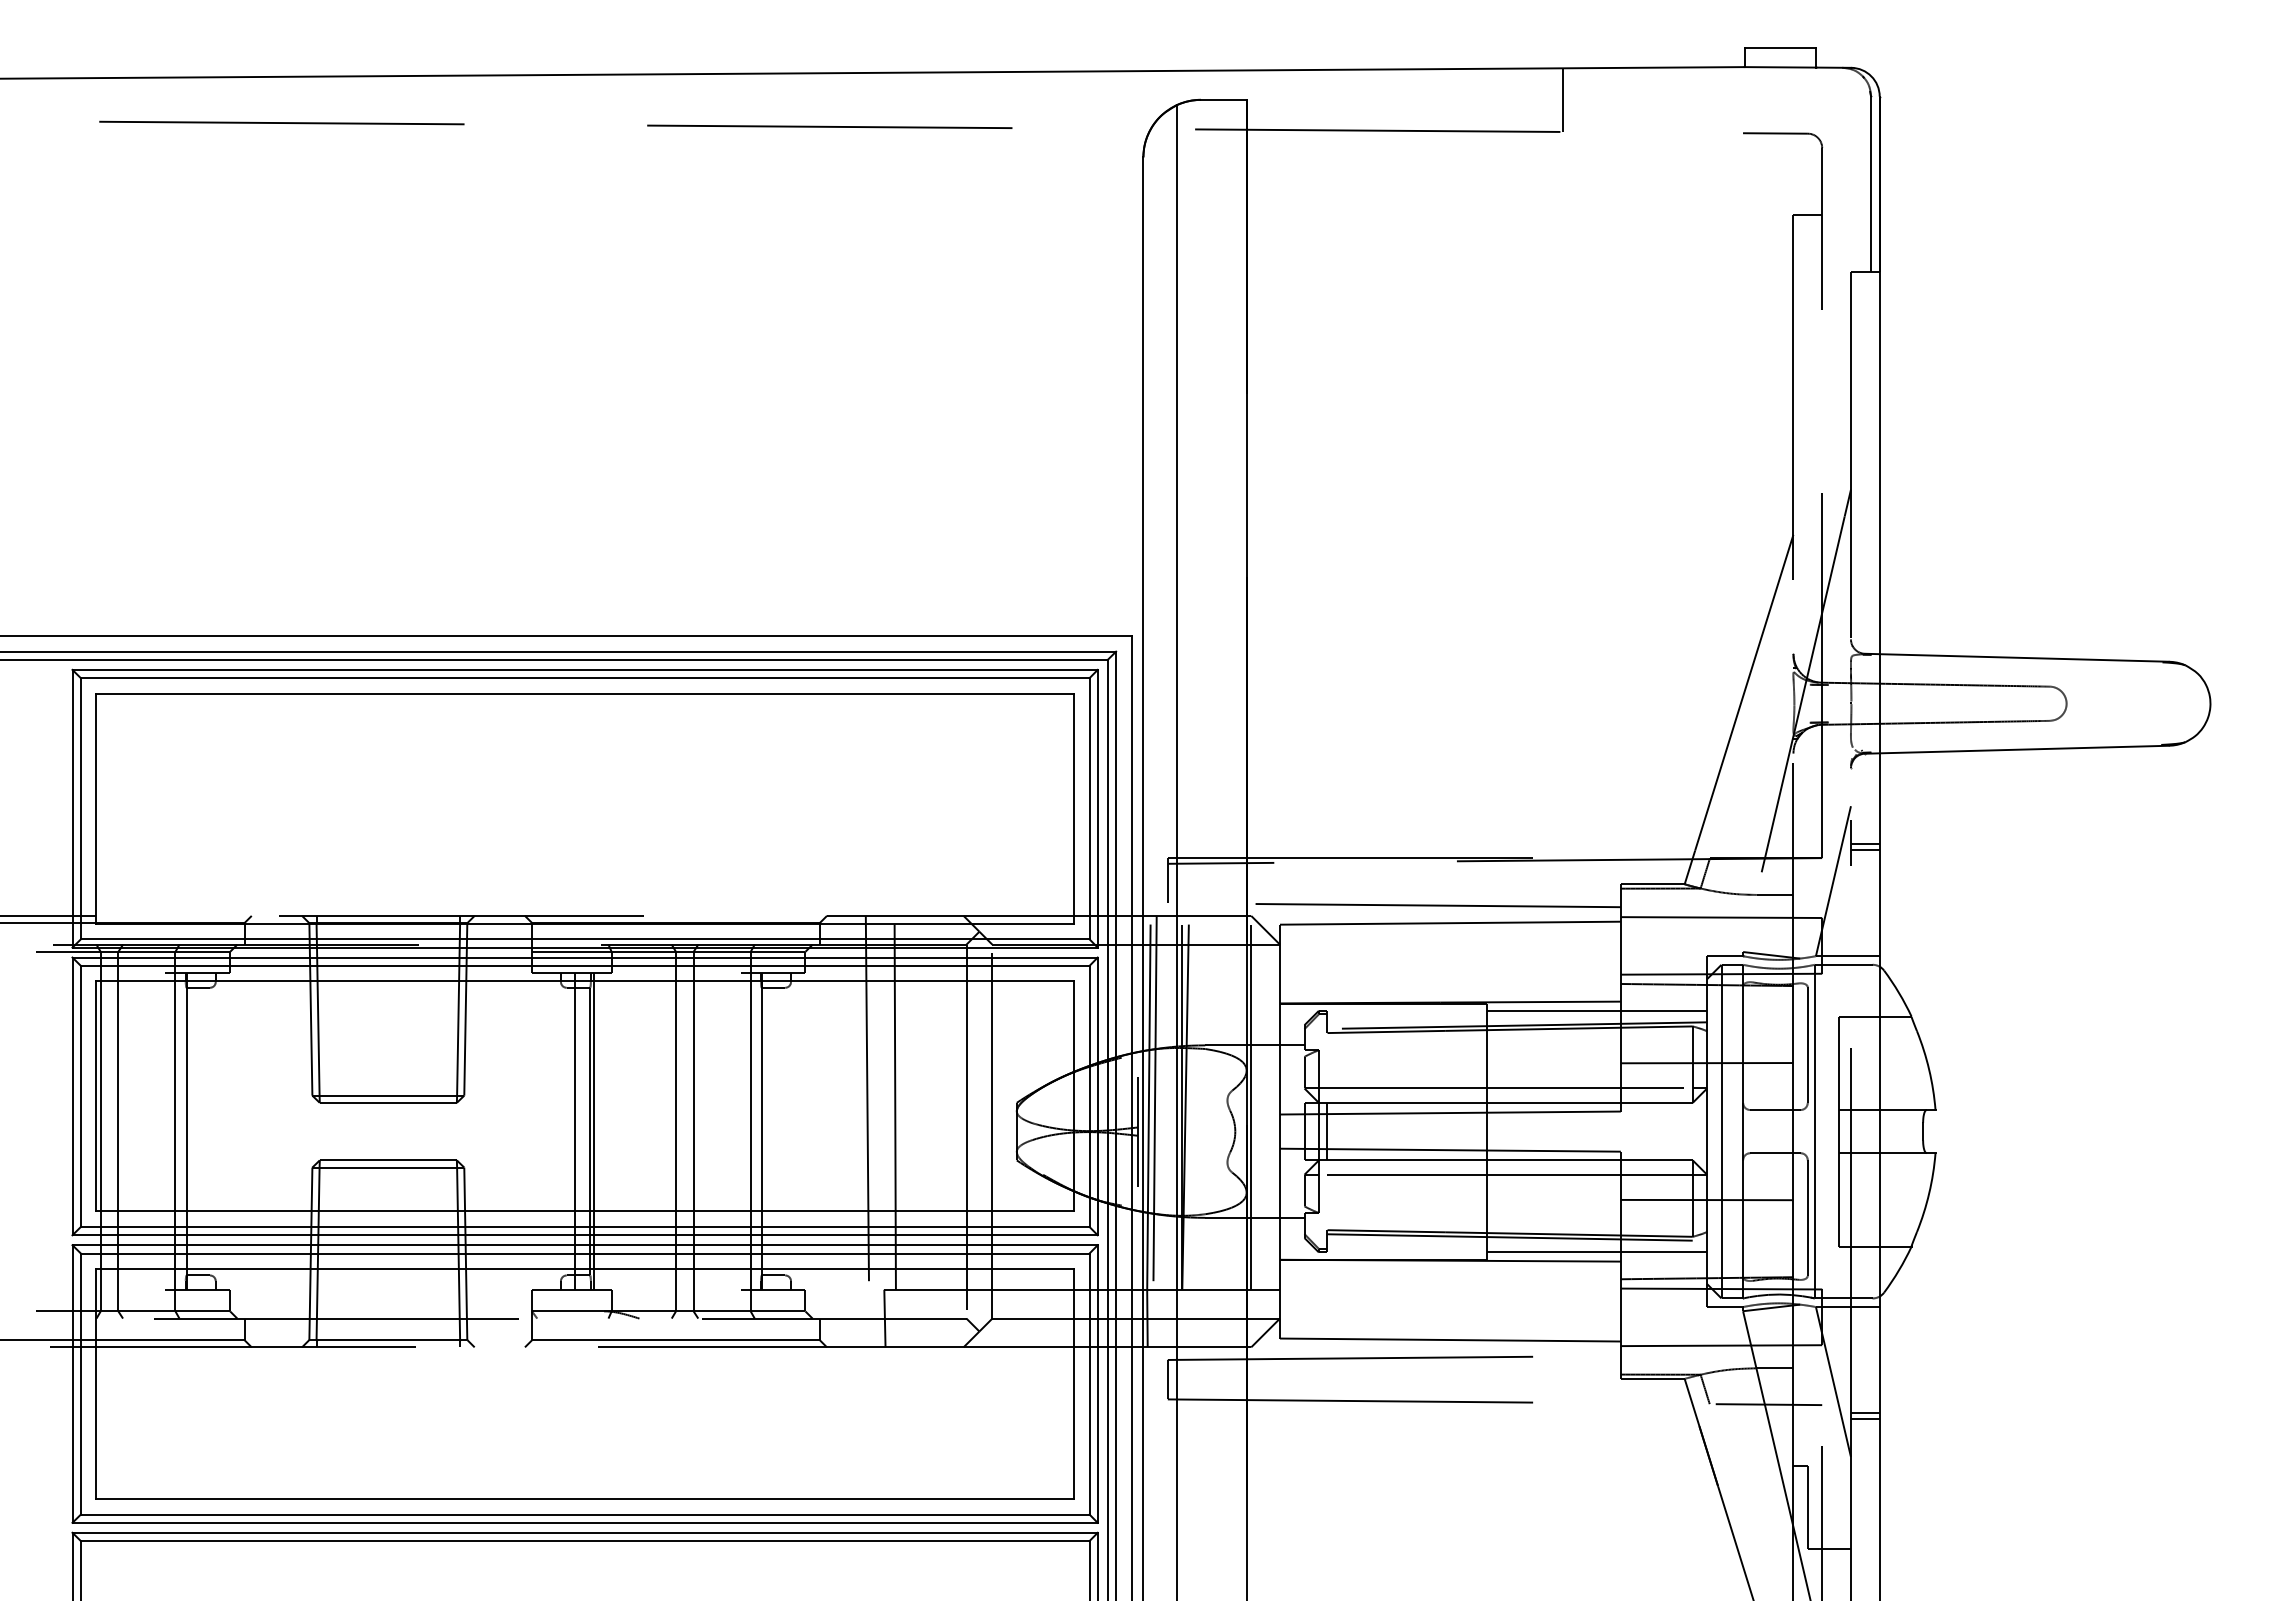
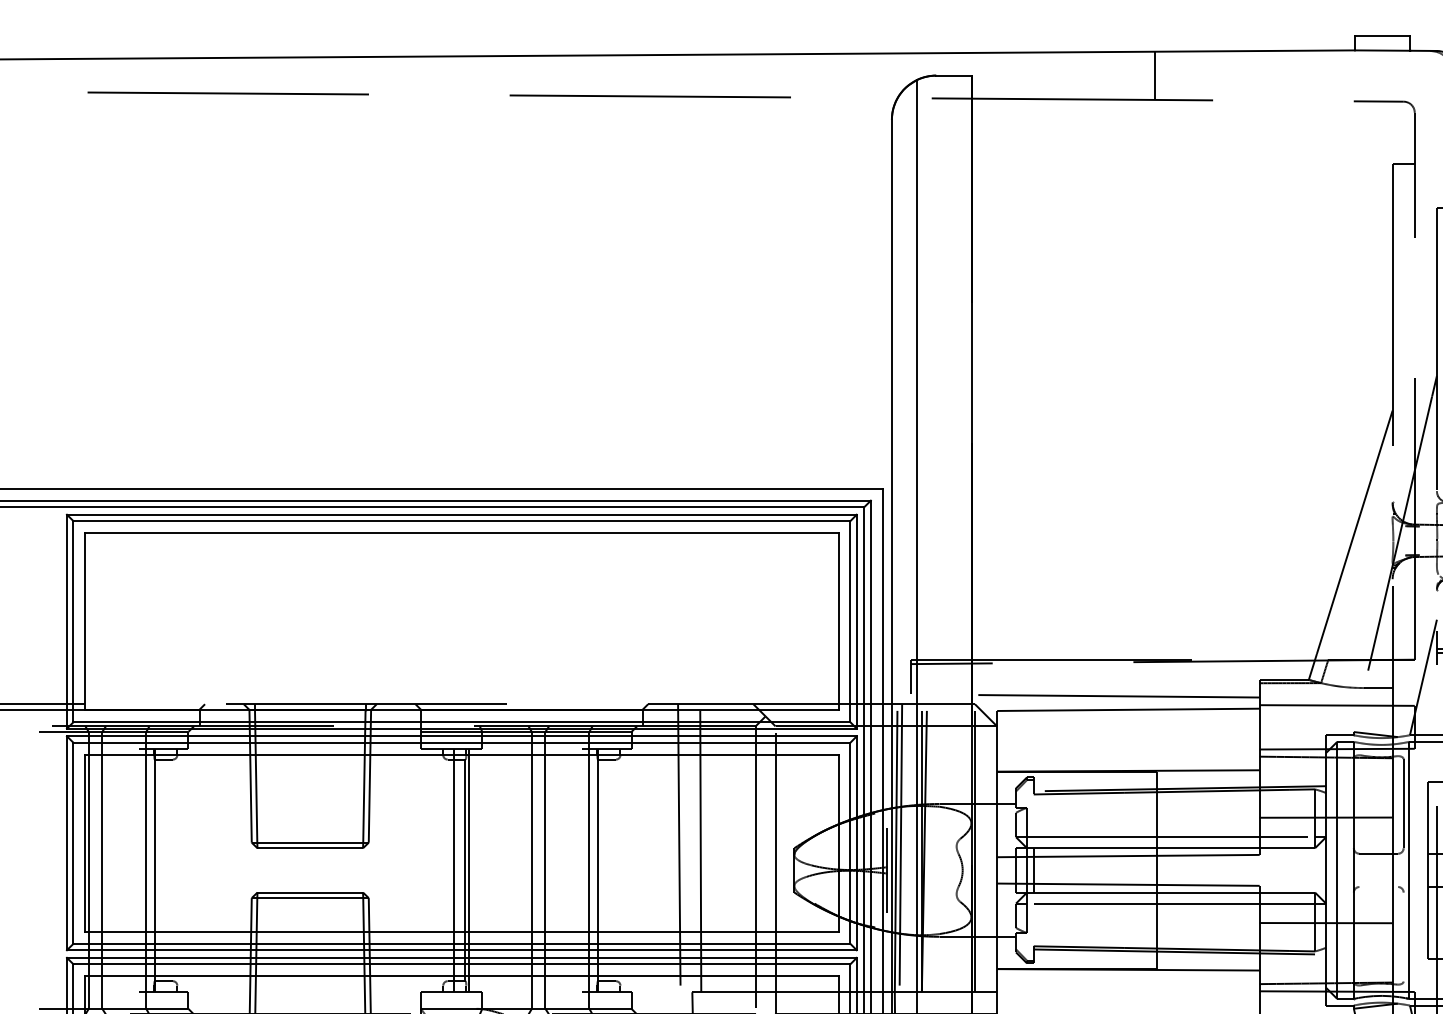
line: (1563, 100) -> (1154, 76), moved
line: (1597, 1010) -> (1241, 777), removed
line: (1775, 1153) -> (1378, 887), removed
line: (1807, 1218) -> (1403, 937), removed
line: (1597, 1252) -> (1241, 963), removed

